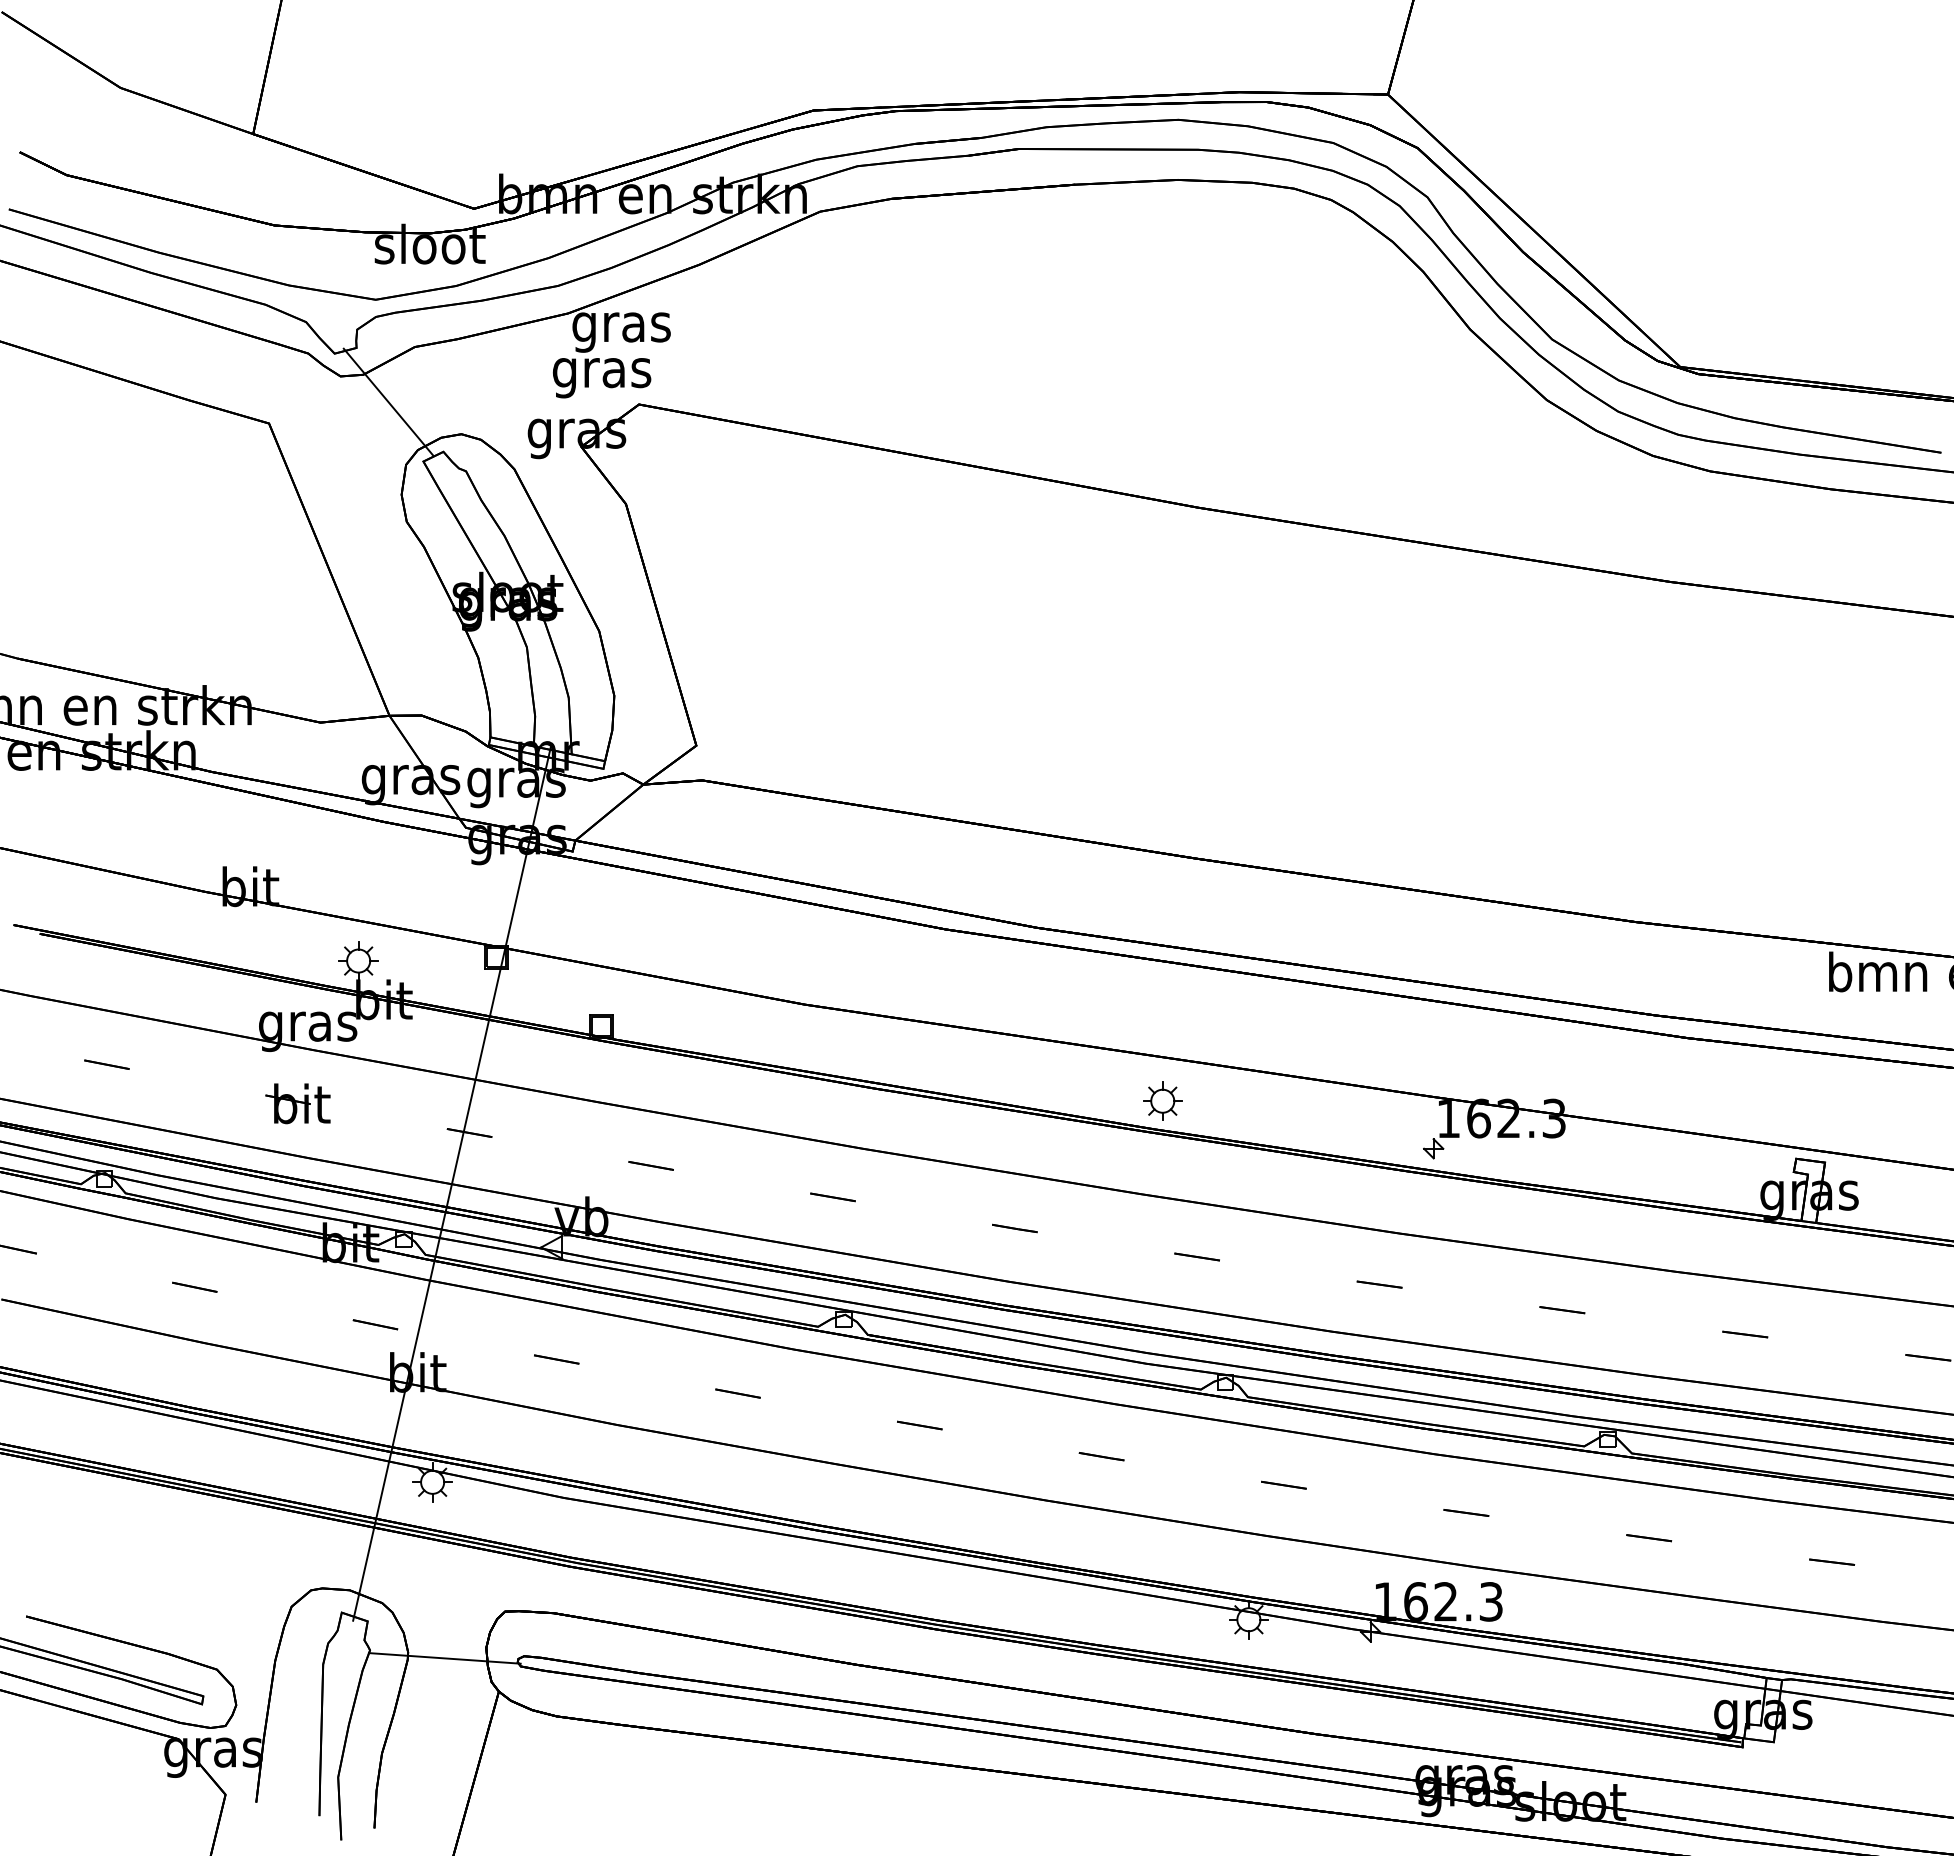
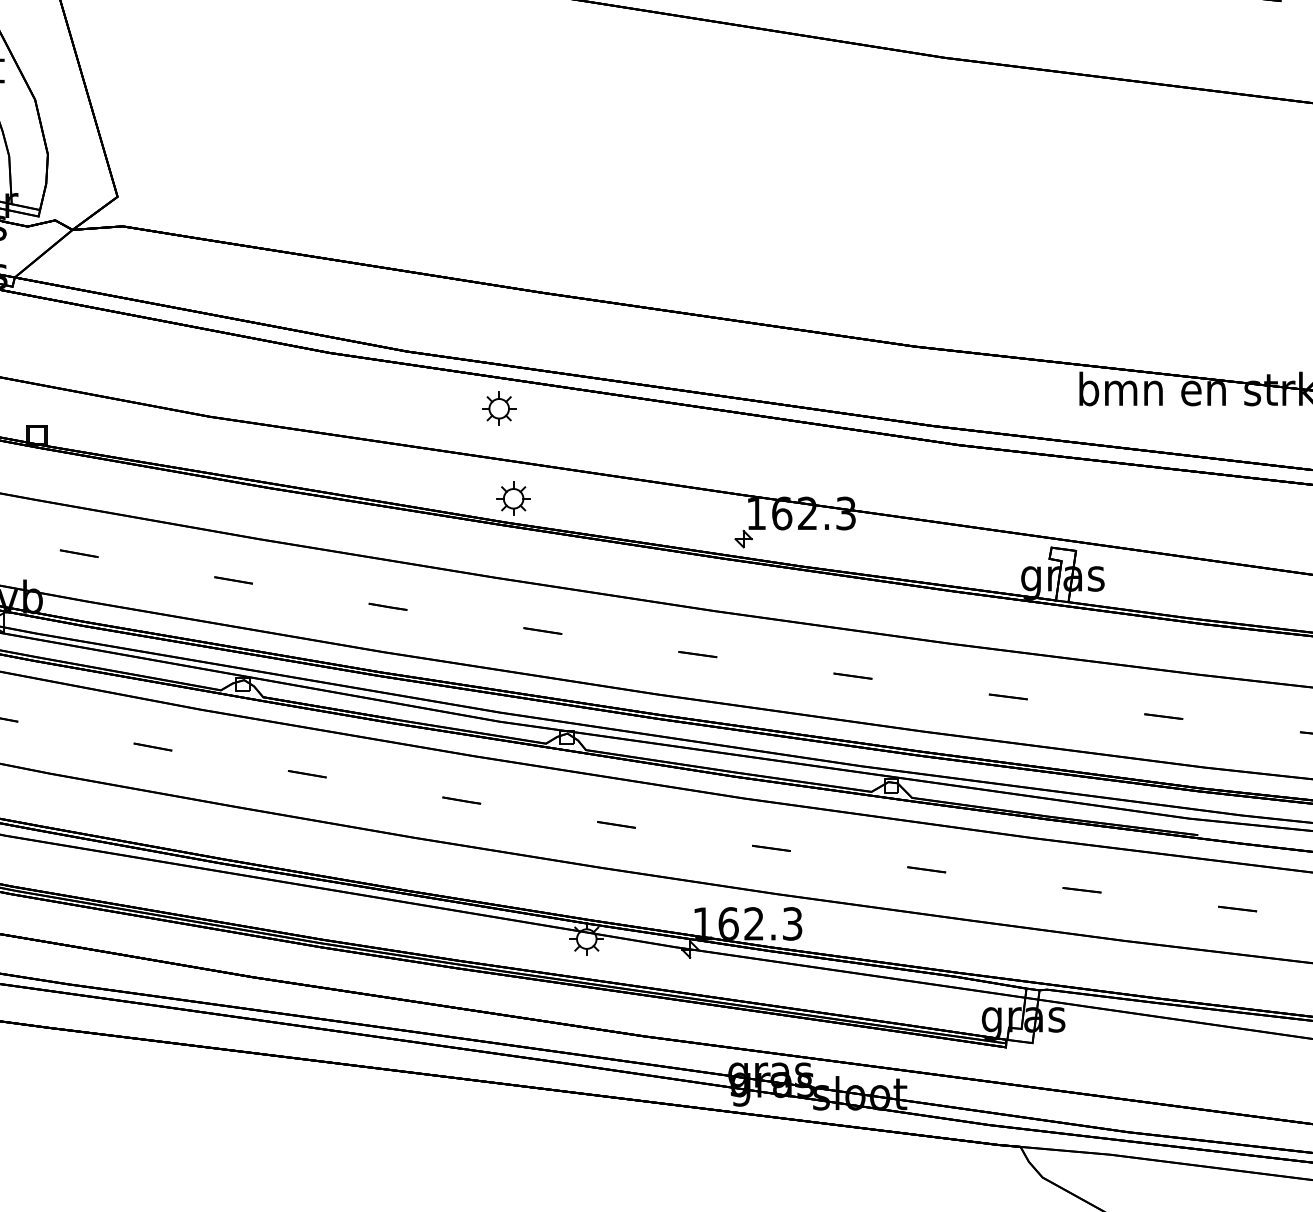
part: (1145, 994) -> (498, 408), added

